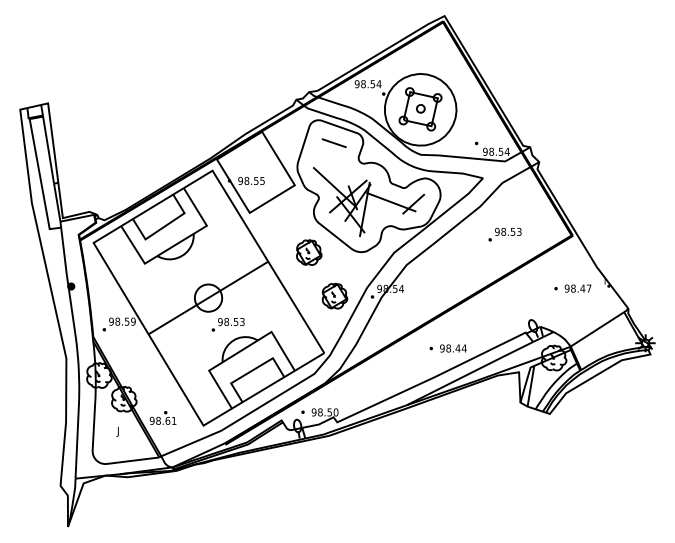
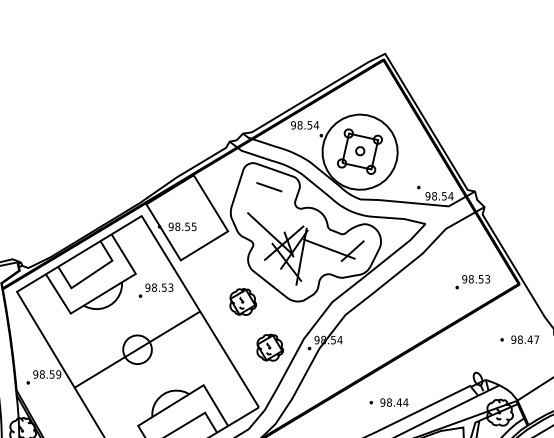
part: (504, 234) -> (472, 281), moved
part: (227, 324) -> (155, 290), moved

